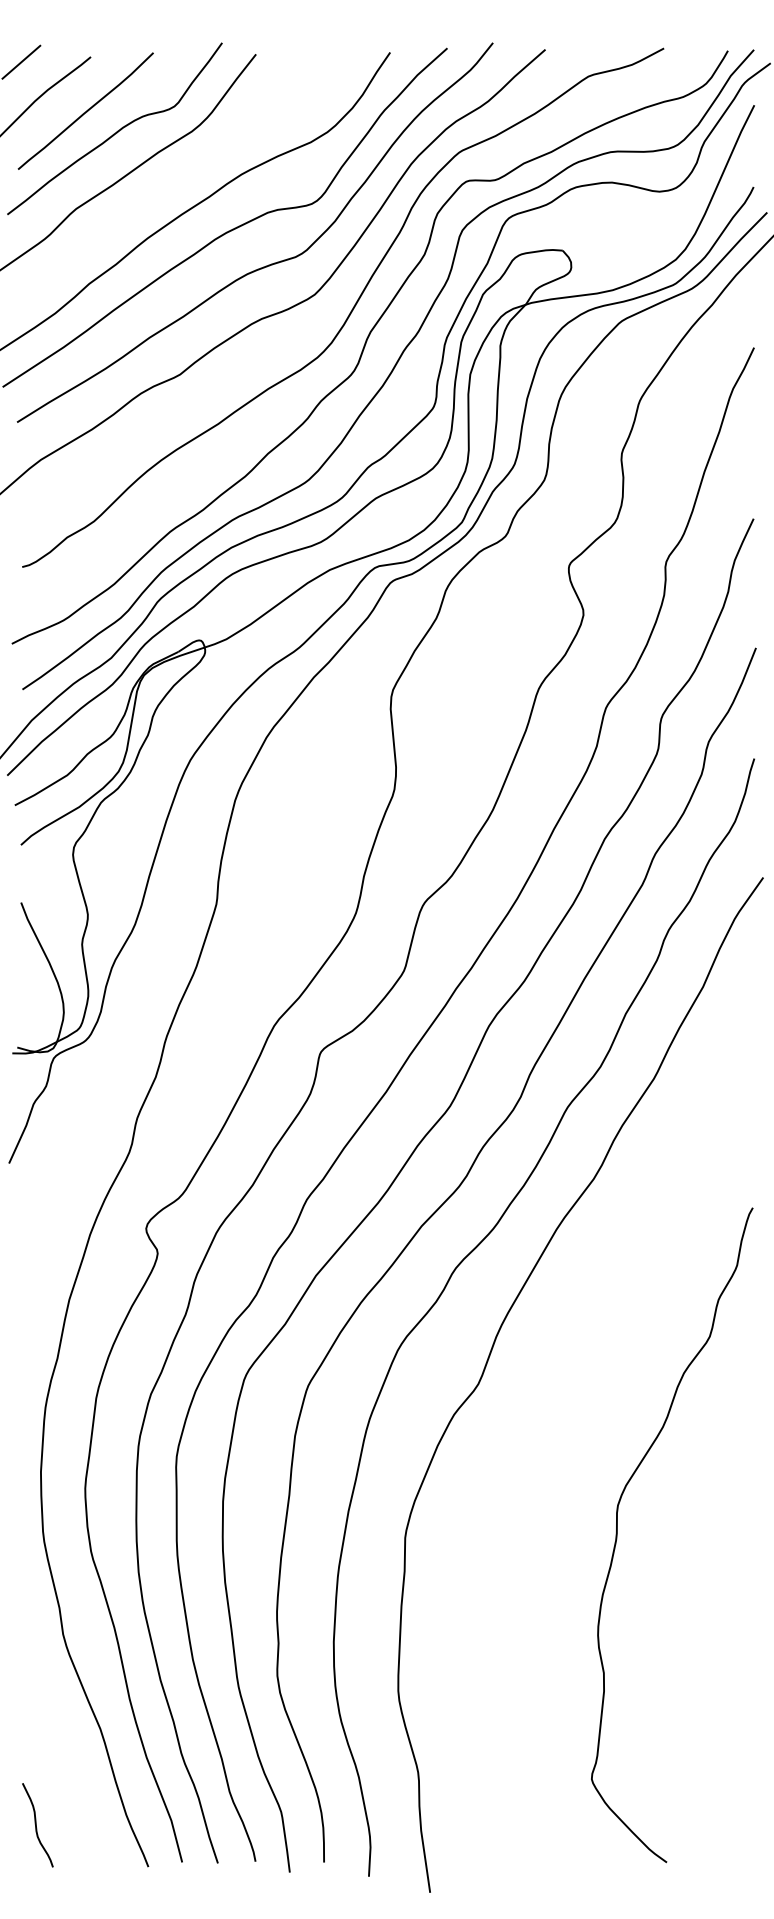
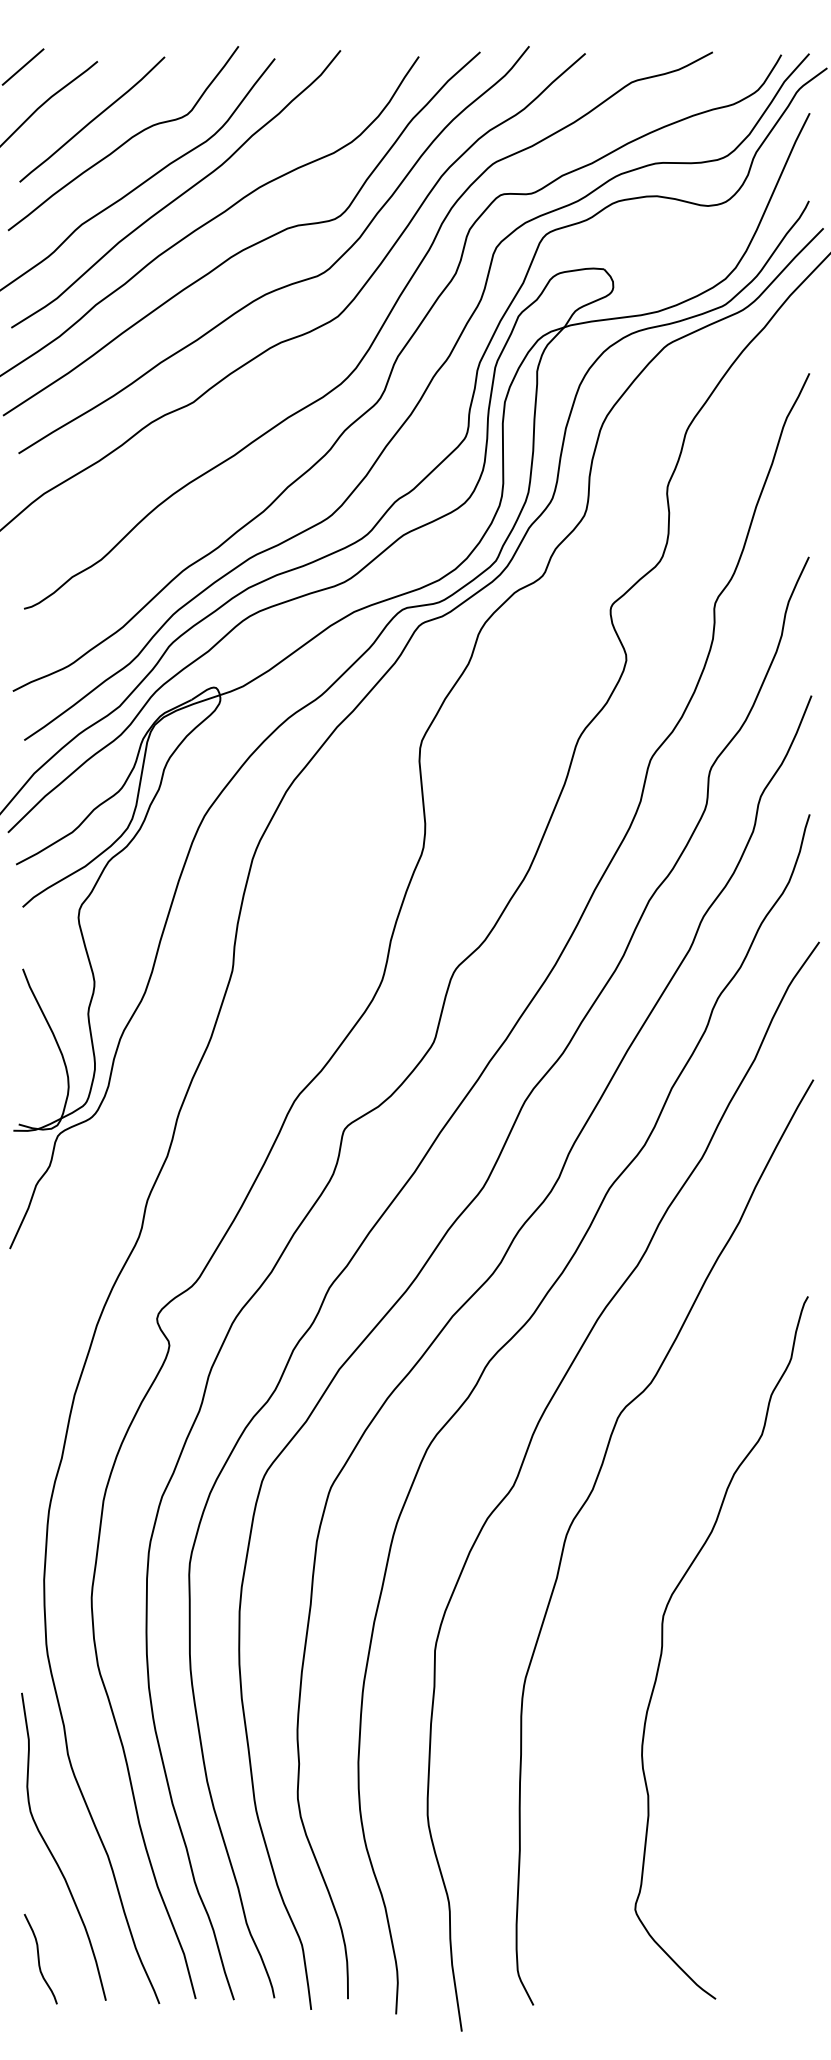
curve: (168, 180) -> (181, 193), added
curve: (547, 1398) -> (587, 1501), added
curve: (49, 1727) -> (53, 1854), added

